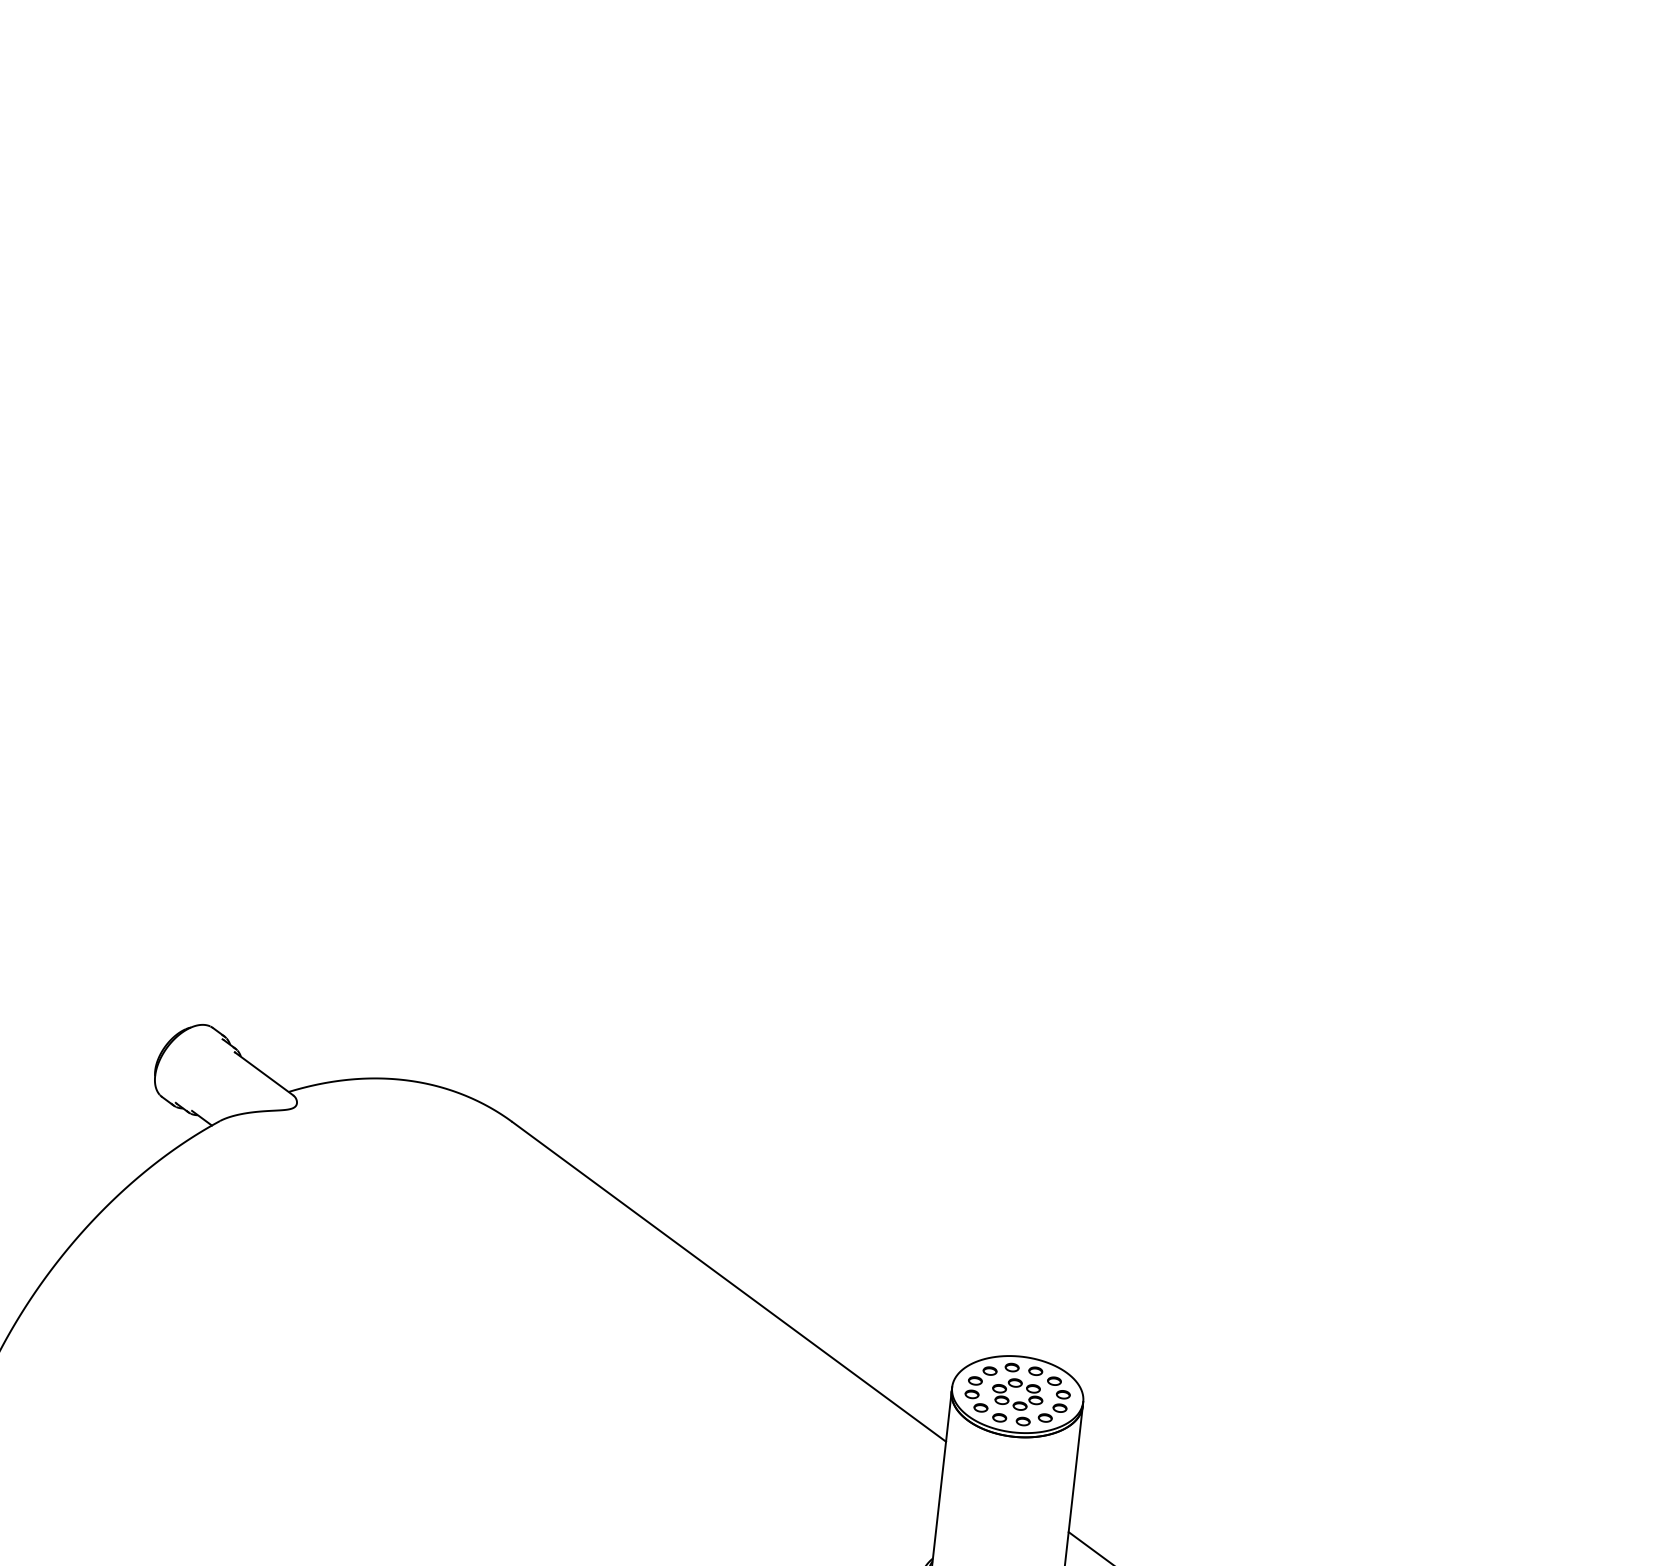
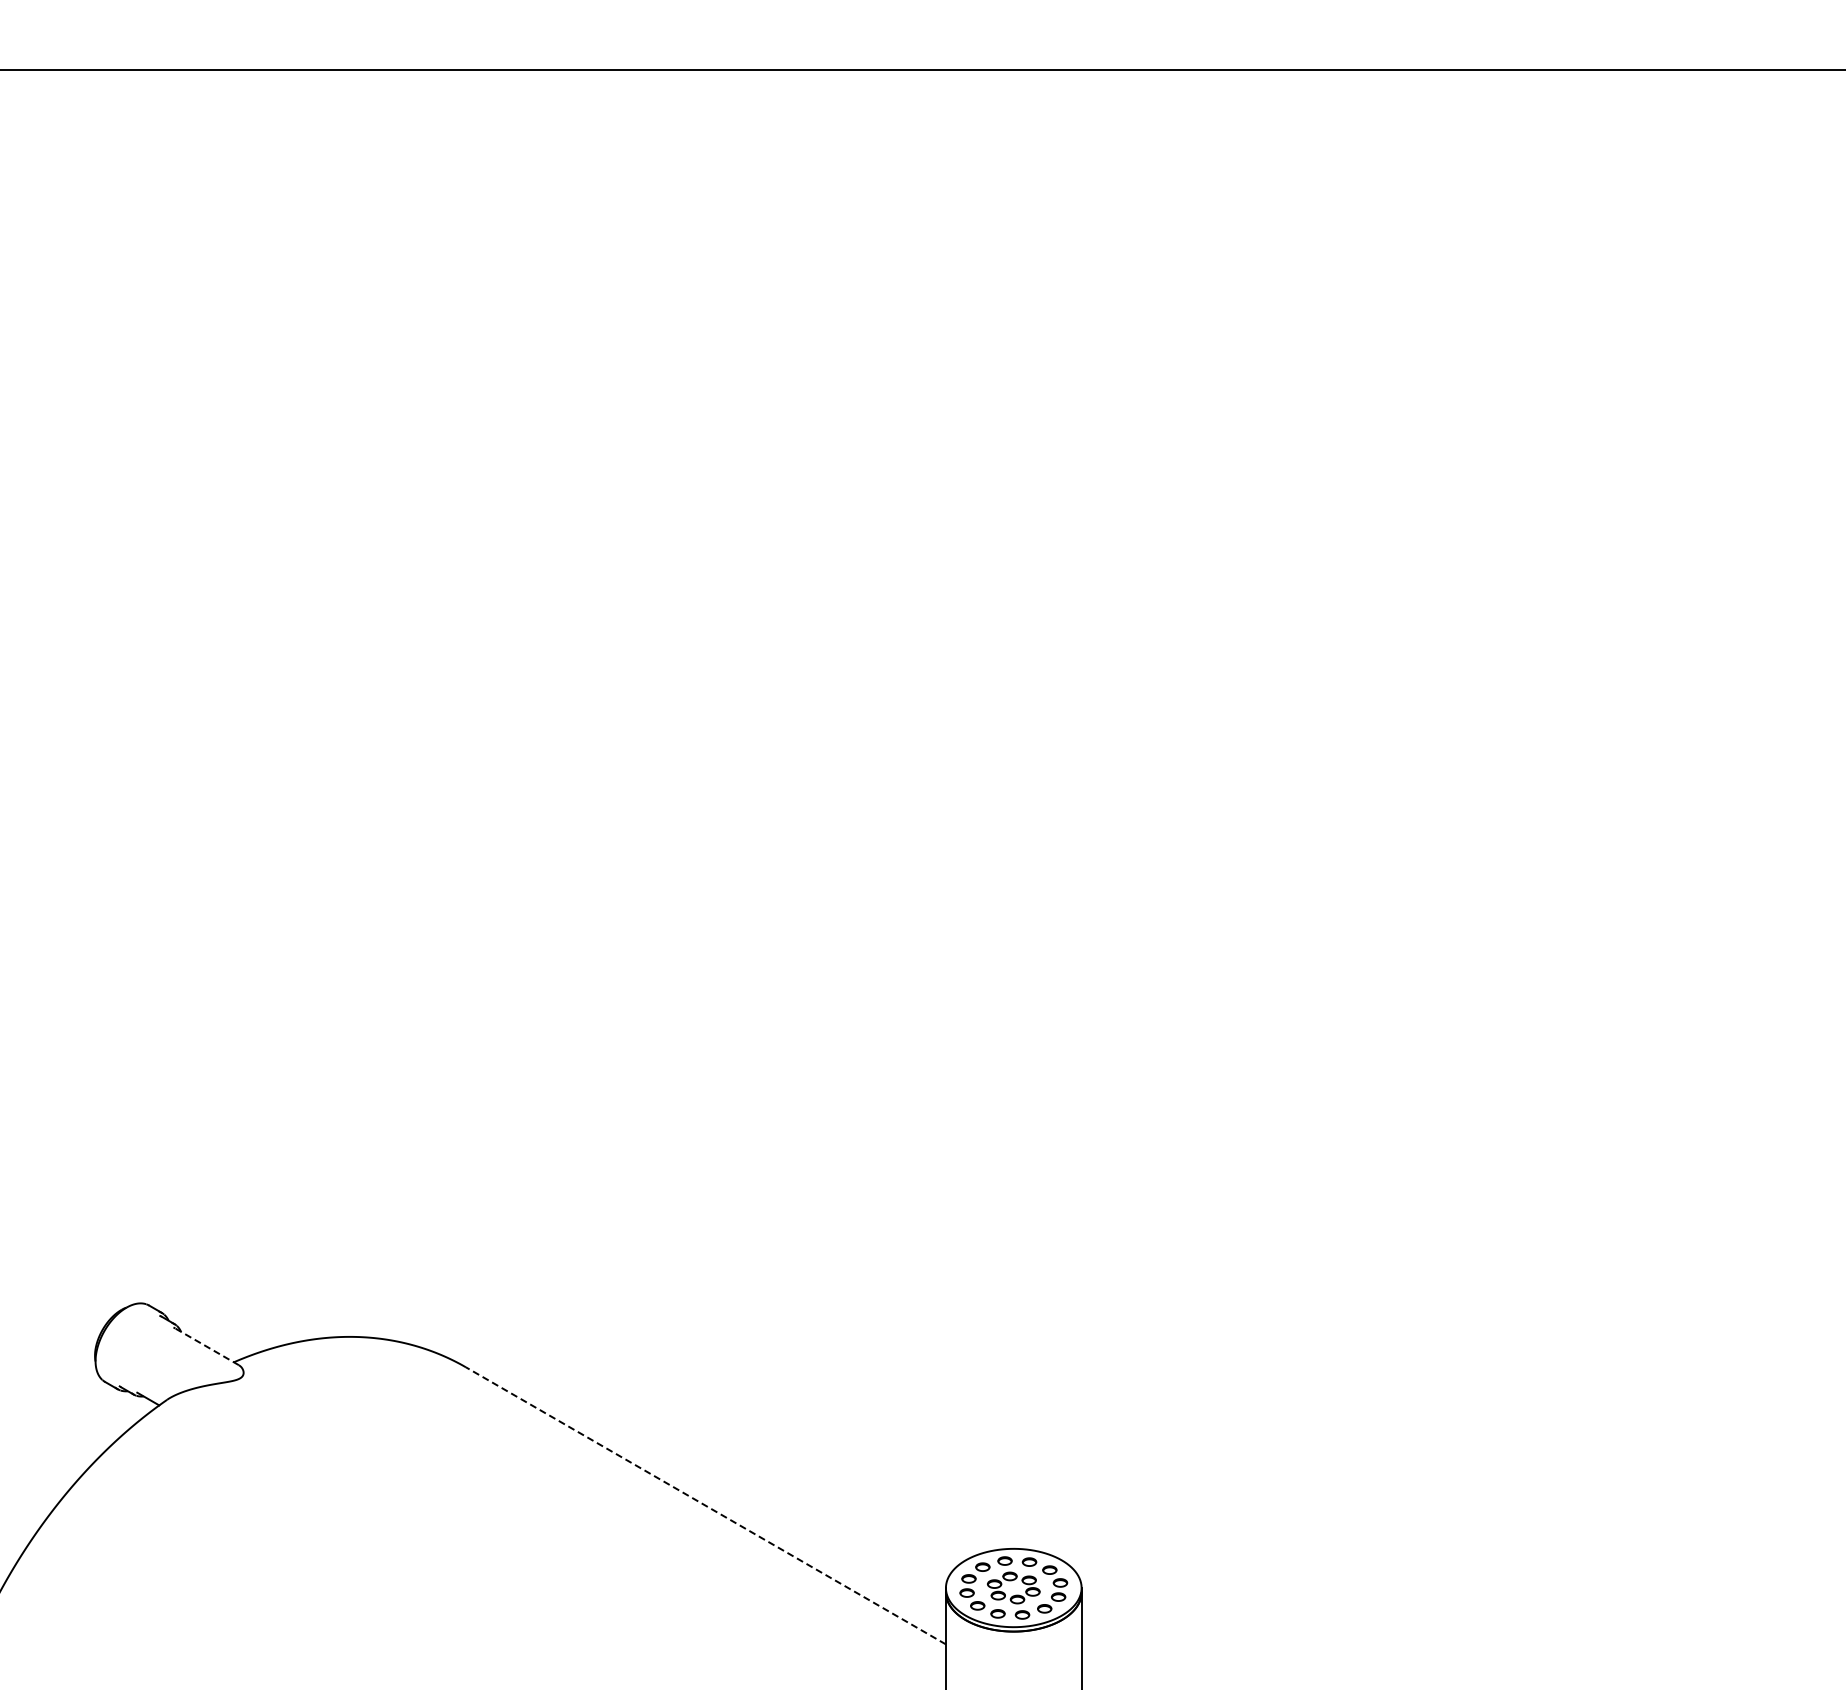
line: (263, 1073) -> (206, 1346), solid -> dashed
line: (728, 1281) -> (705, 1505), solid -> dashed

